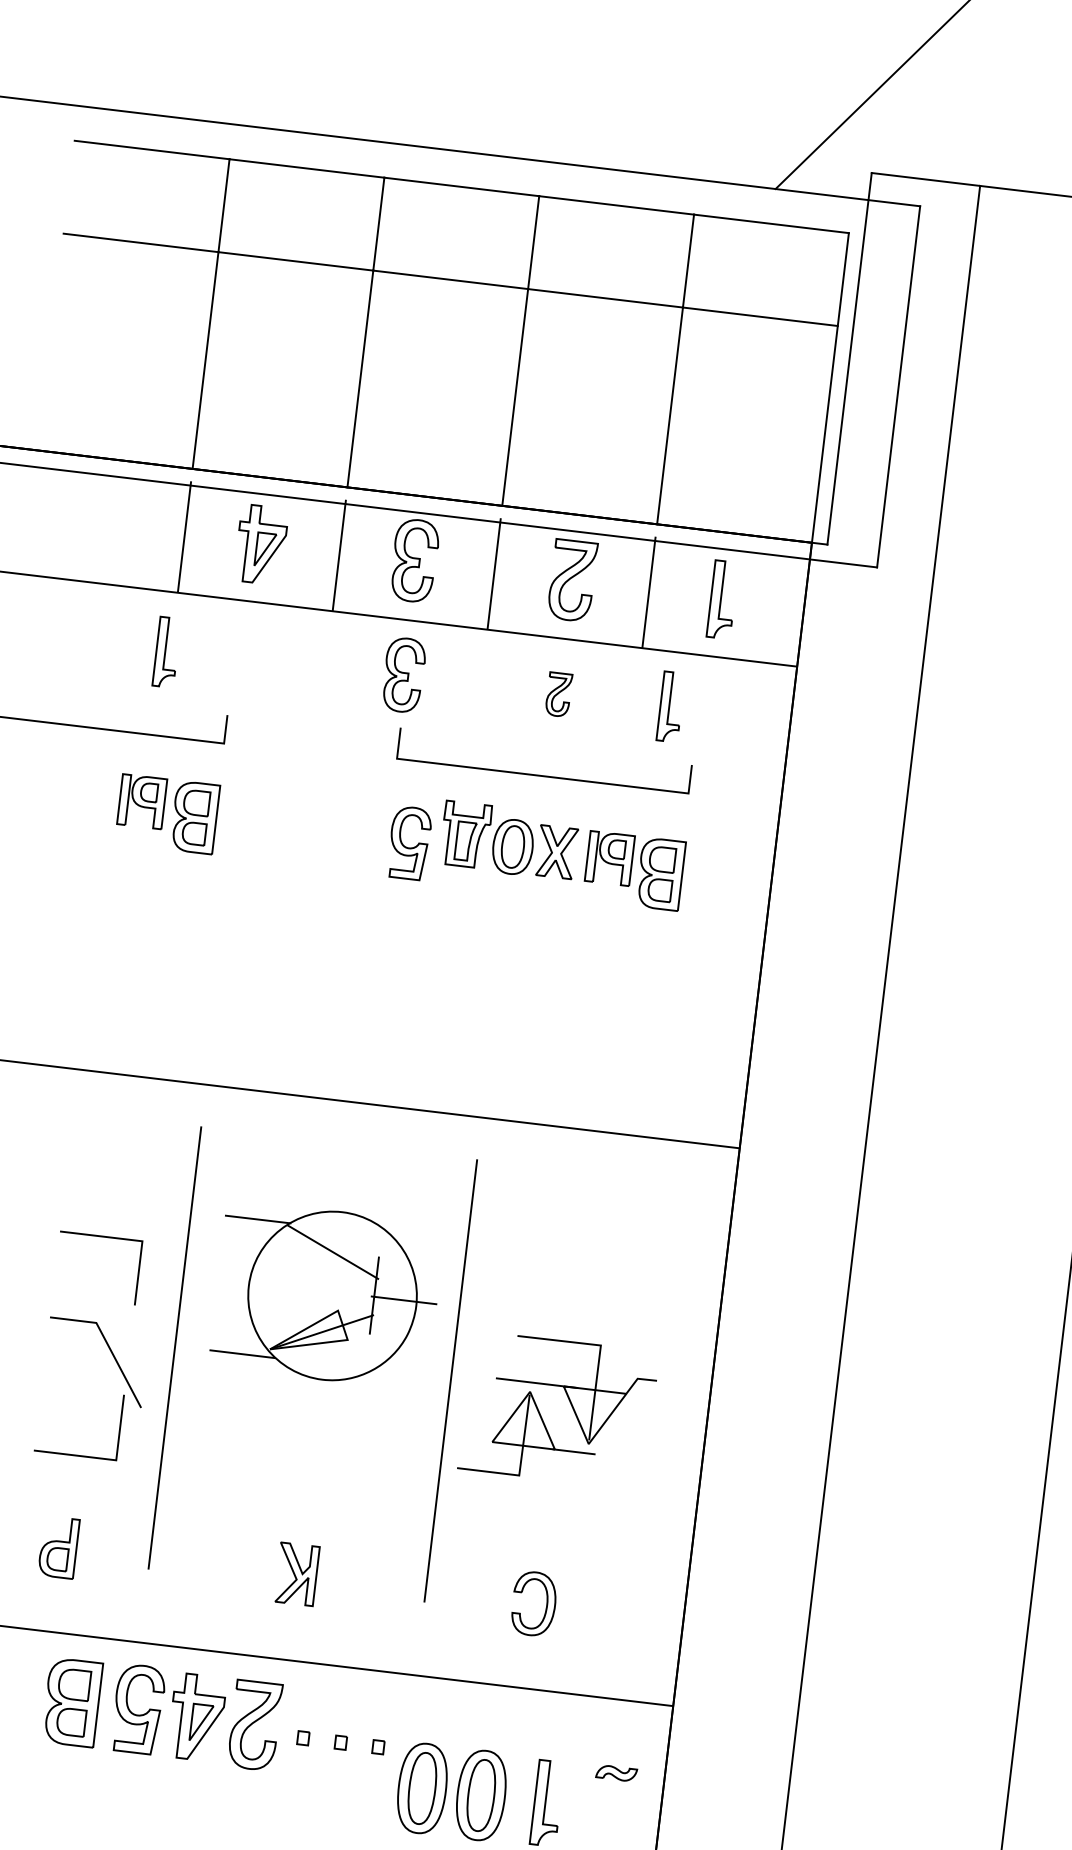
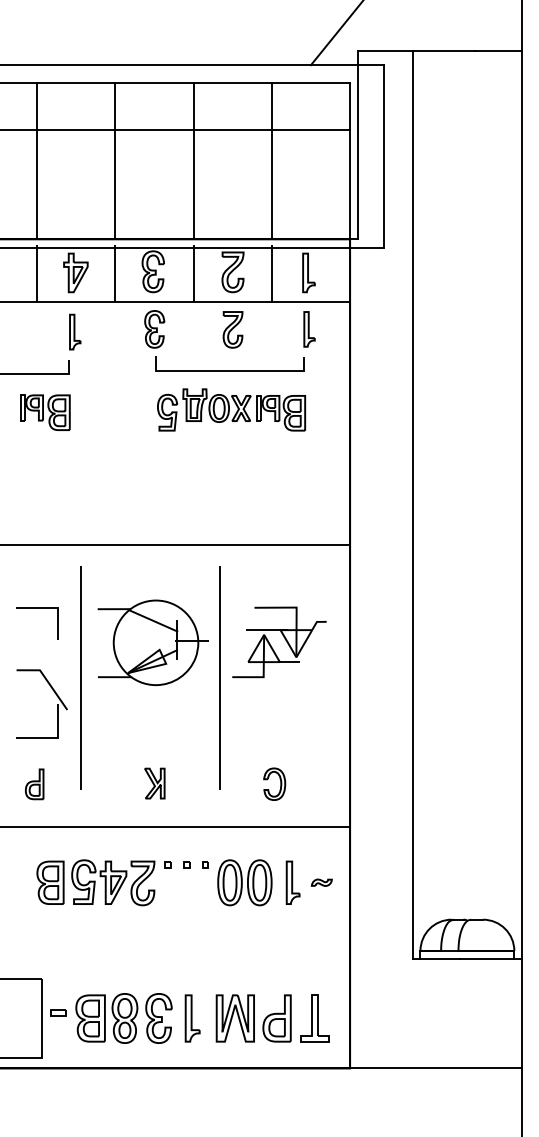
part: (167, 651) -> (75, 331), moved
part: (557, 693) -> (232, 329), size x1.67
part: (670, 707) -> (309, 329), moved
curve: (101, 1237) -> (37, 608), moved
part: (558, 1410) -> (279, 642), moved
part: (161, 1712) -> (95, 882), moved
part: (615, 1772) -> (321, 882), moved

